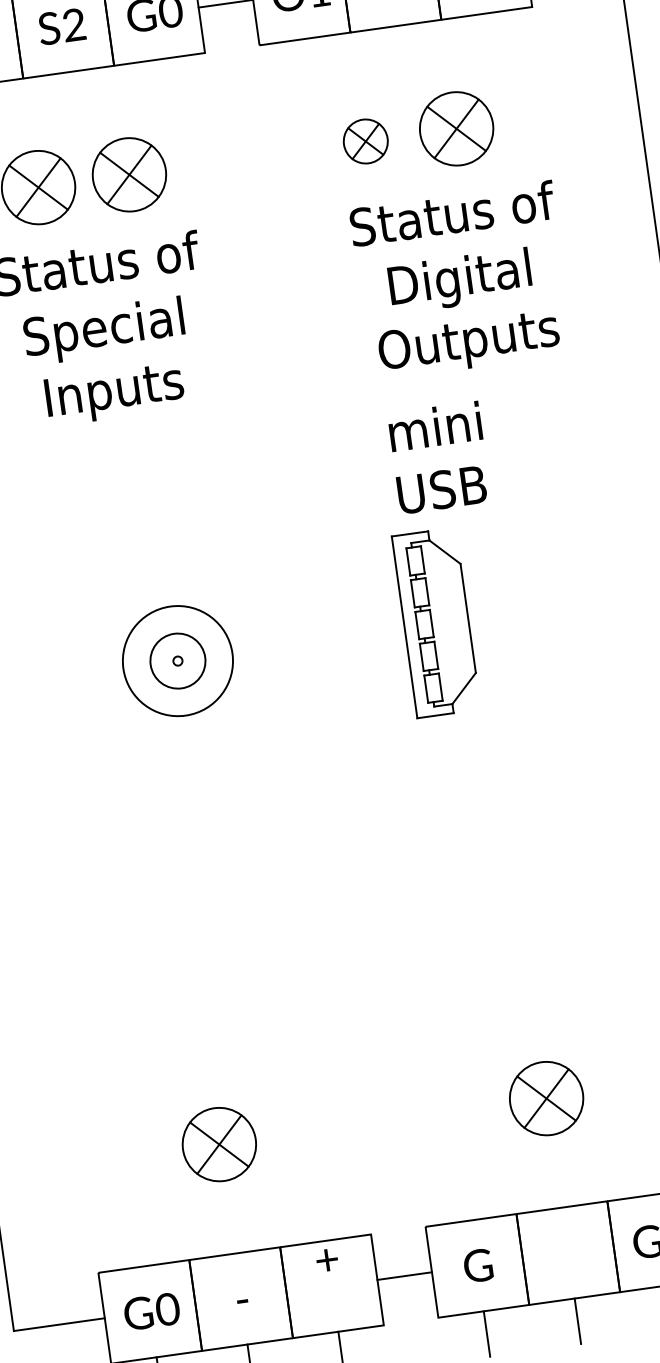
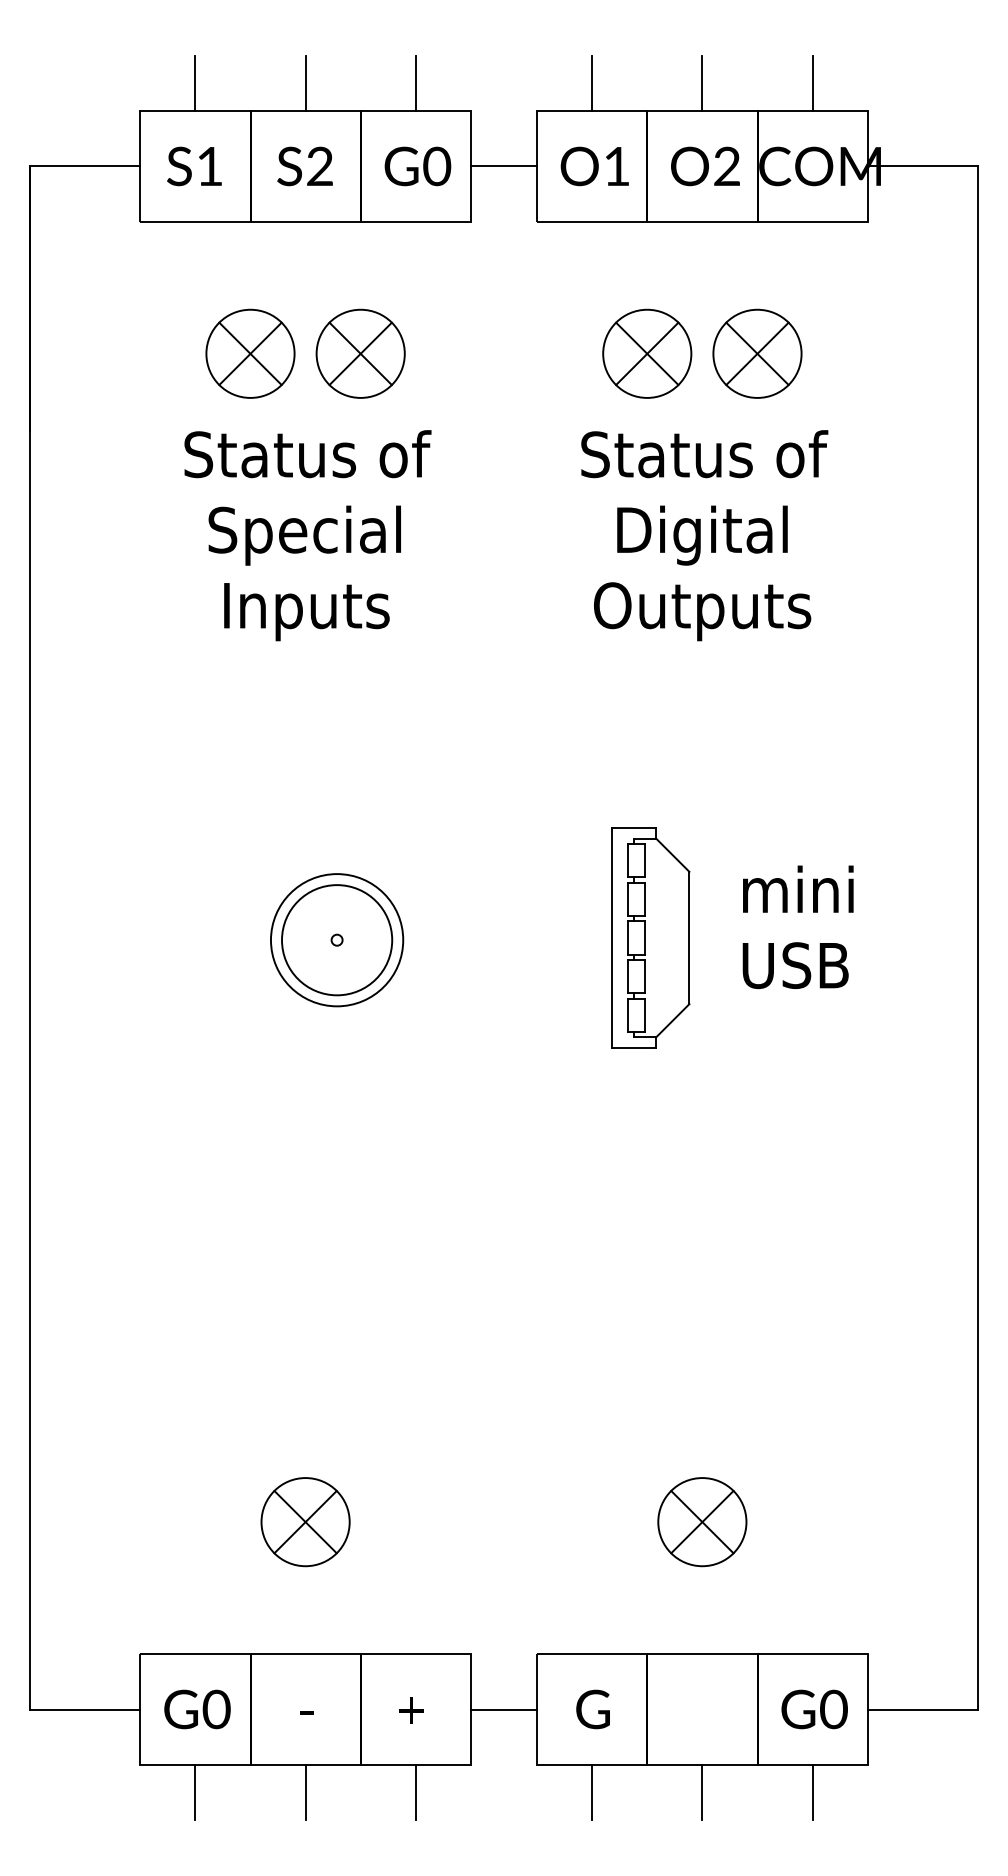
part: (365, 141) -> (647, 353), size x1.67
text: (462, 280) -> (704, 535), moved
text: (439, 458) -> (797, 927), moved
circle: (178, 661) -> (337, 940), size x1.67
text: (327, 1260) -> (411, 1710), moved

